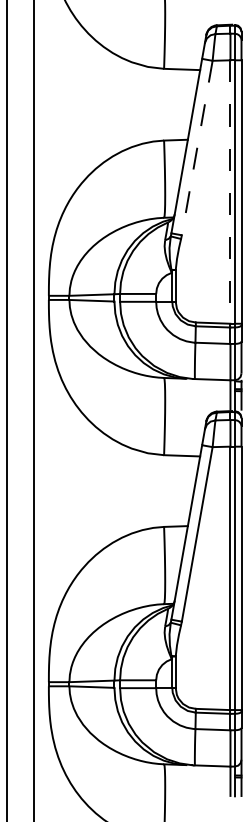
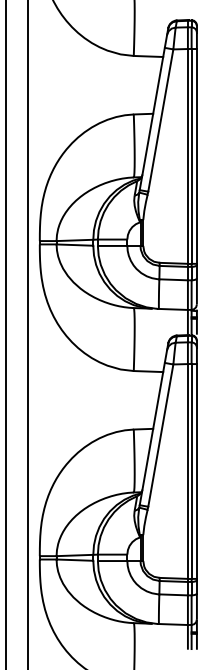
line: (197, 148) -> (161, 120), dashed -> solid
line: (230, 192) -> (187, 156), dashed -> solid

